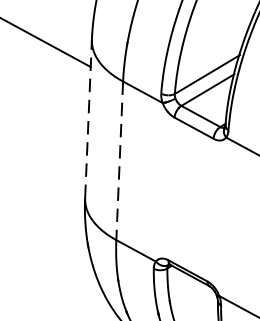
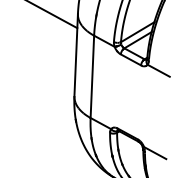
line: (89, 117) -> (76, 54), dashed -> solid
line: (119, 162) -> (92, 77), dashed -> solid

